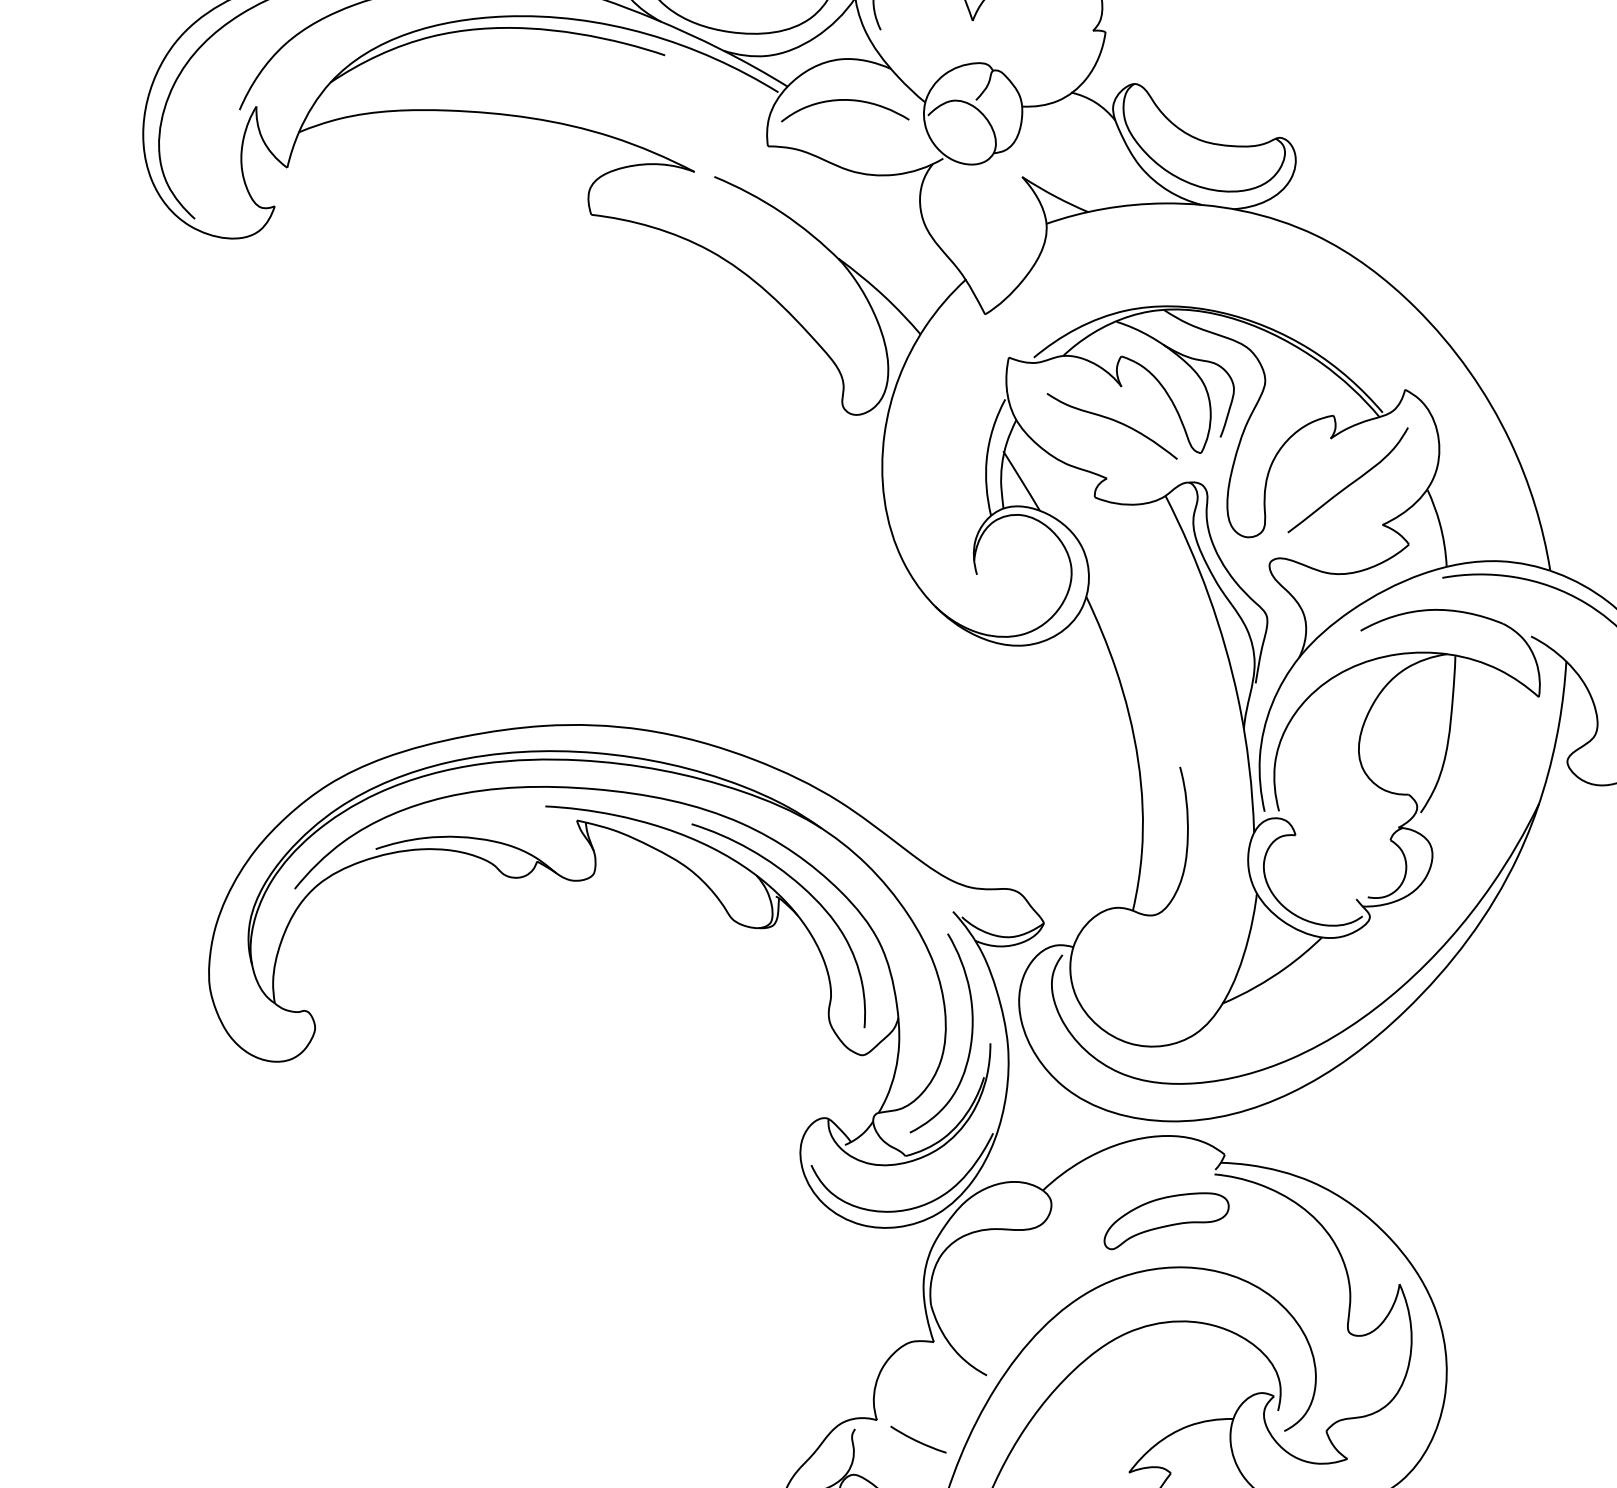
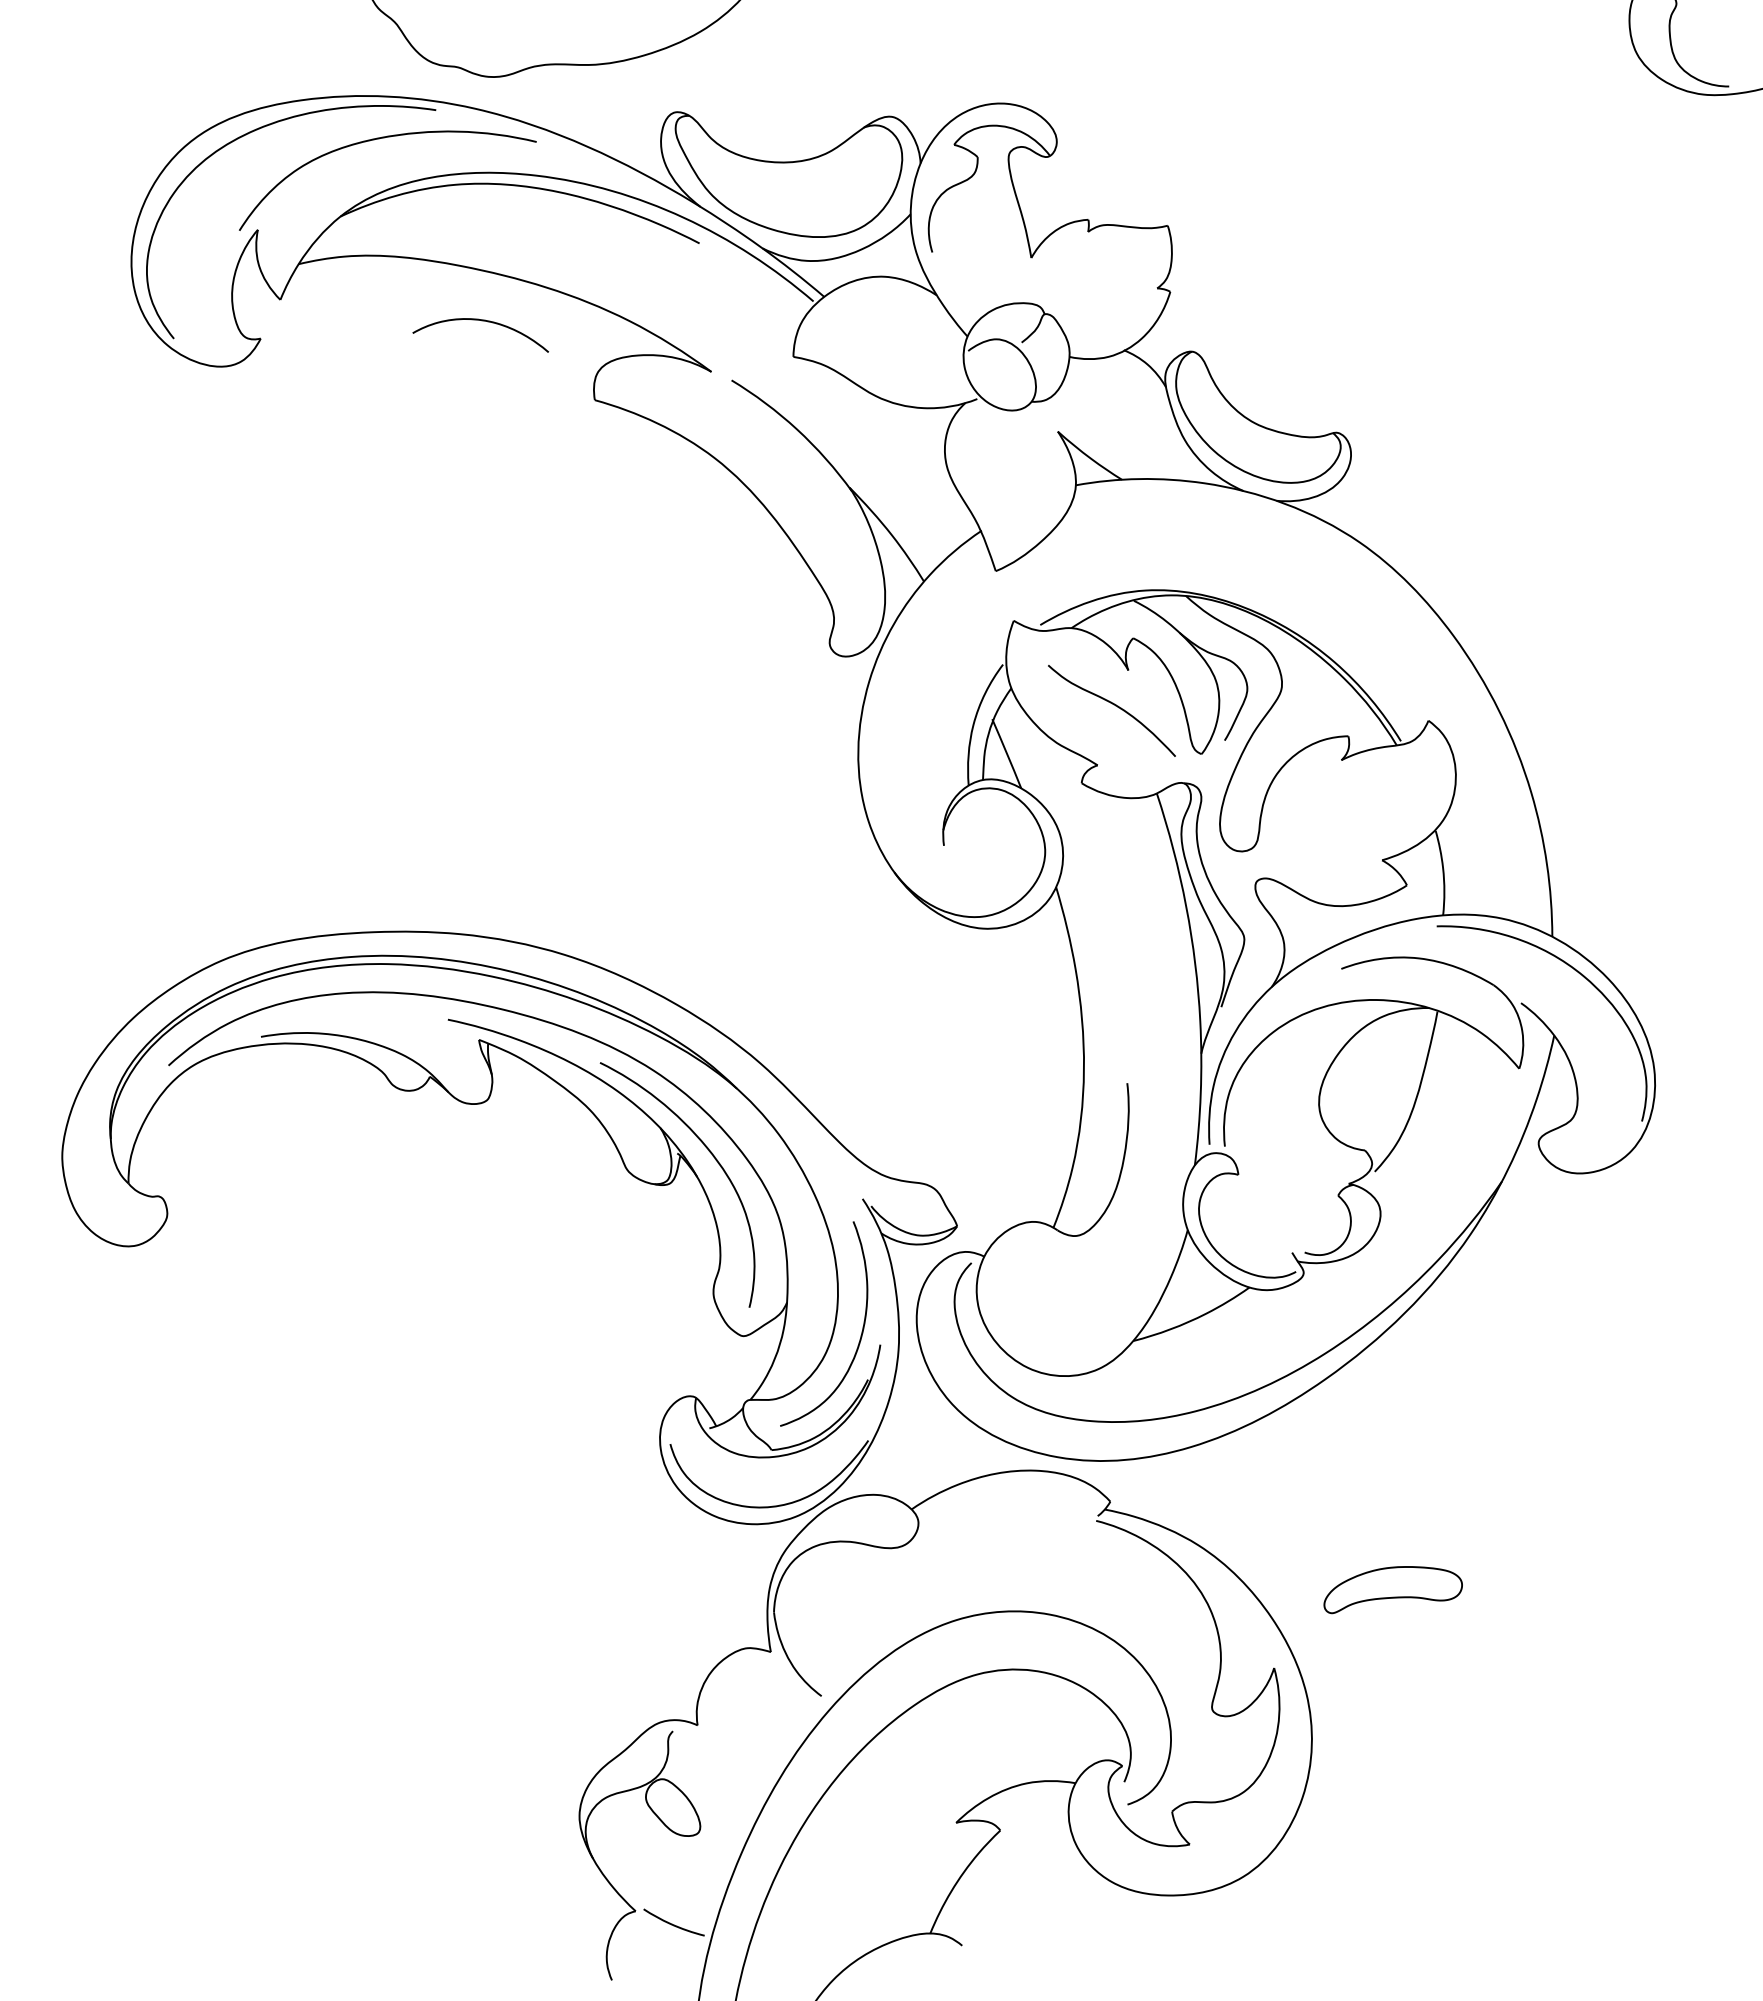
curve: (842, 101) -> (481, 321), moved
curve: (1349, 484) -> (1353, 811), removed
part: (1165, 1219) -> (1392, 1590), moved
curve: (917, 1440) -> (737, 1753), removed

